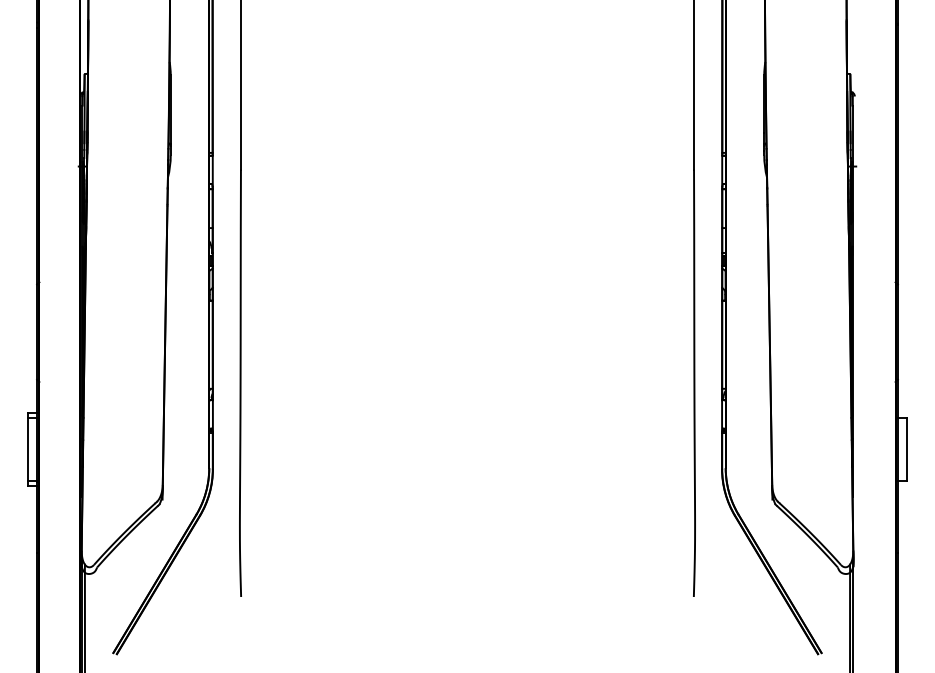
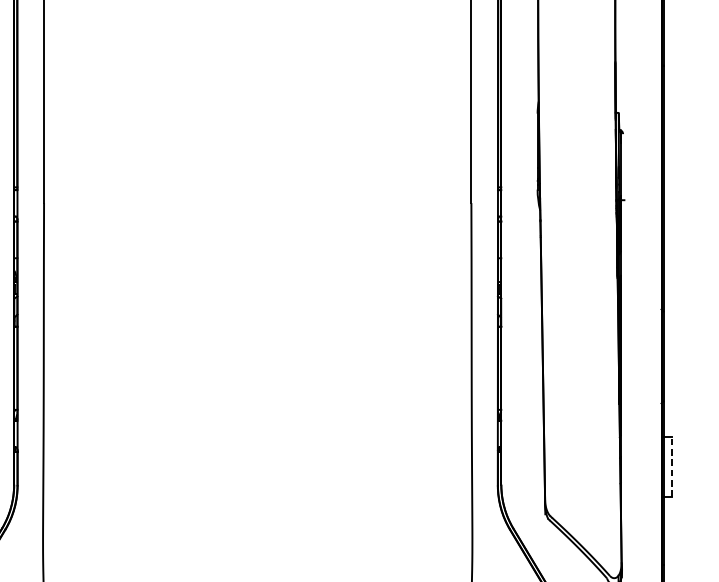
line: (906, 449) -> (671, 467), solid -> dashed

